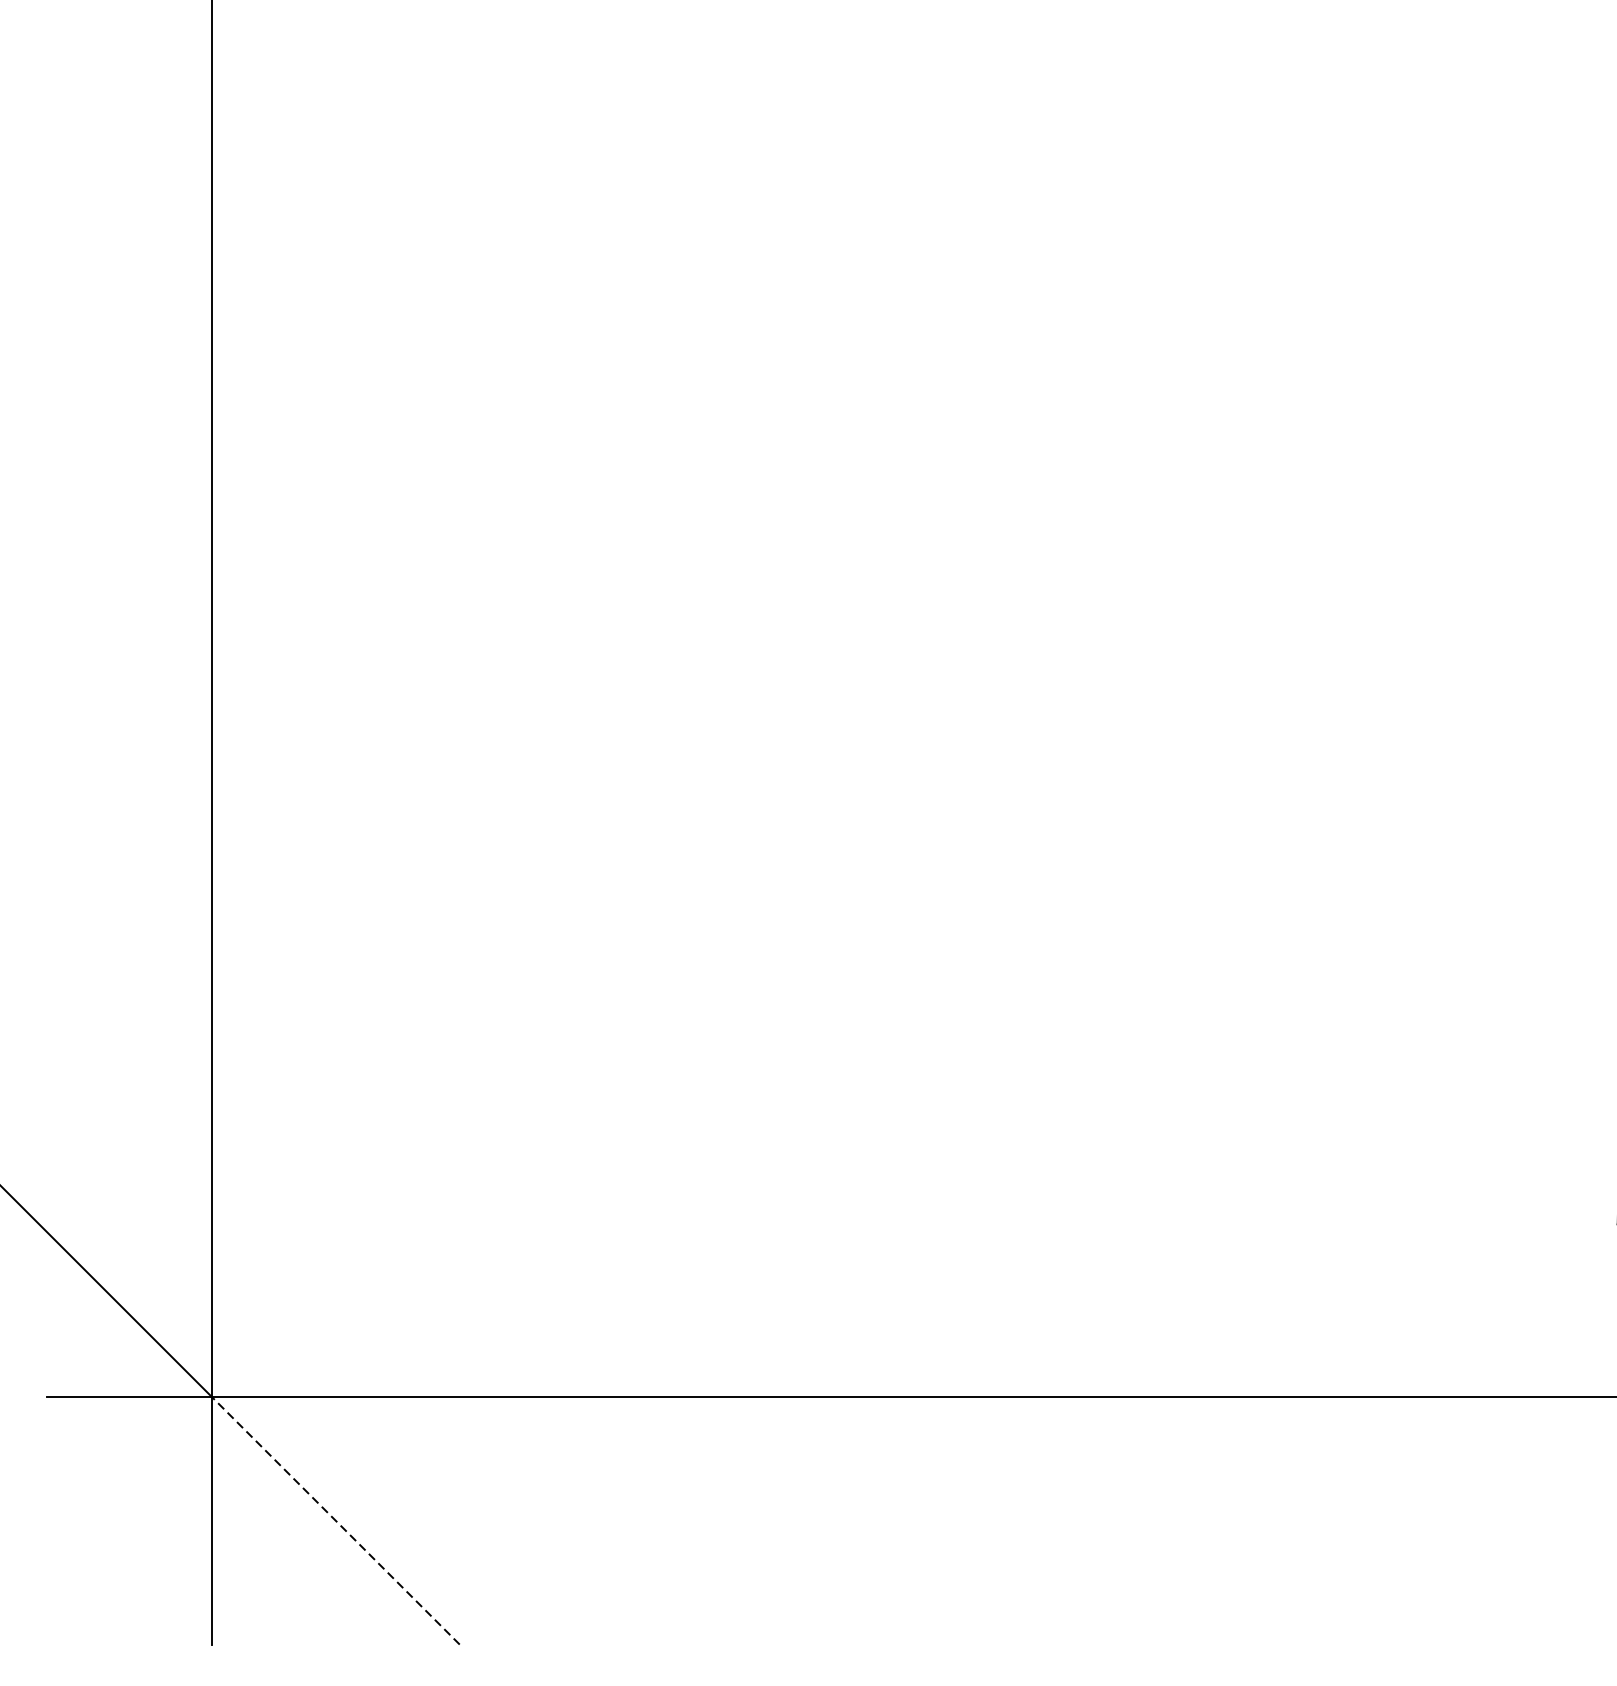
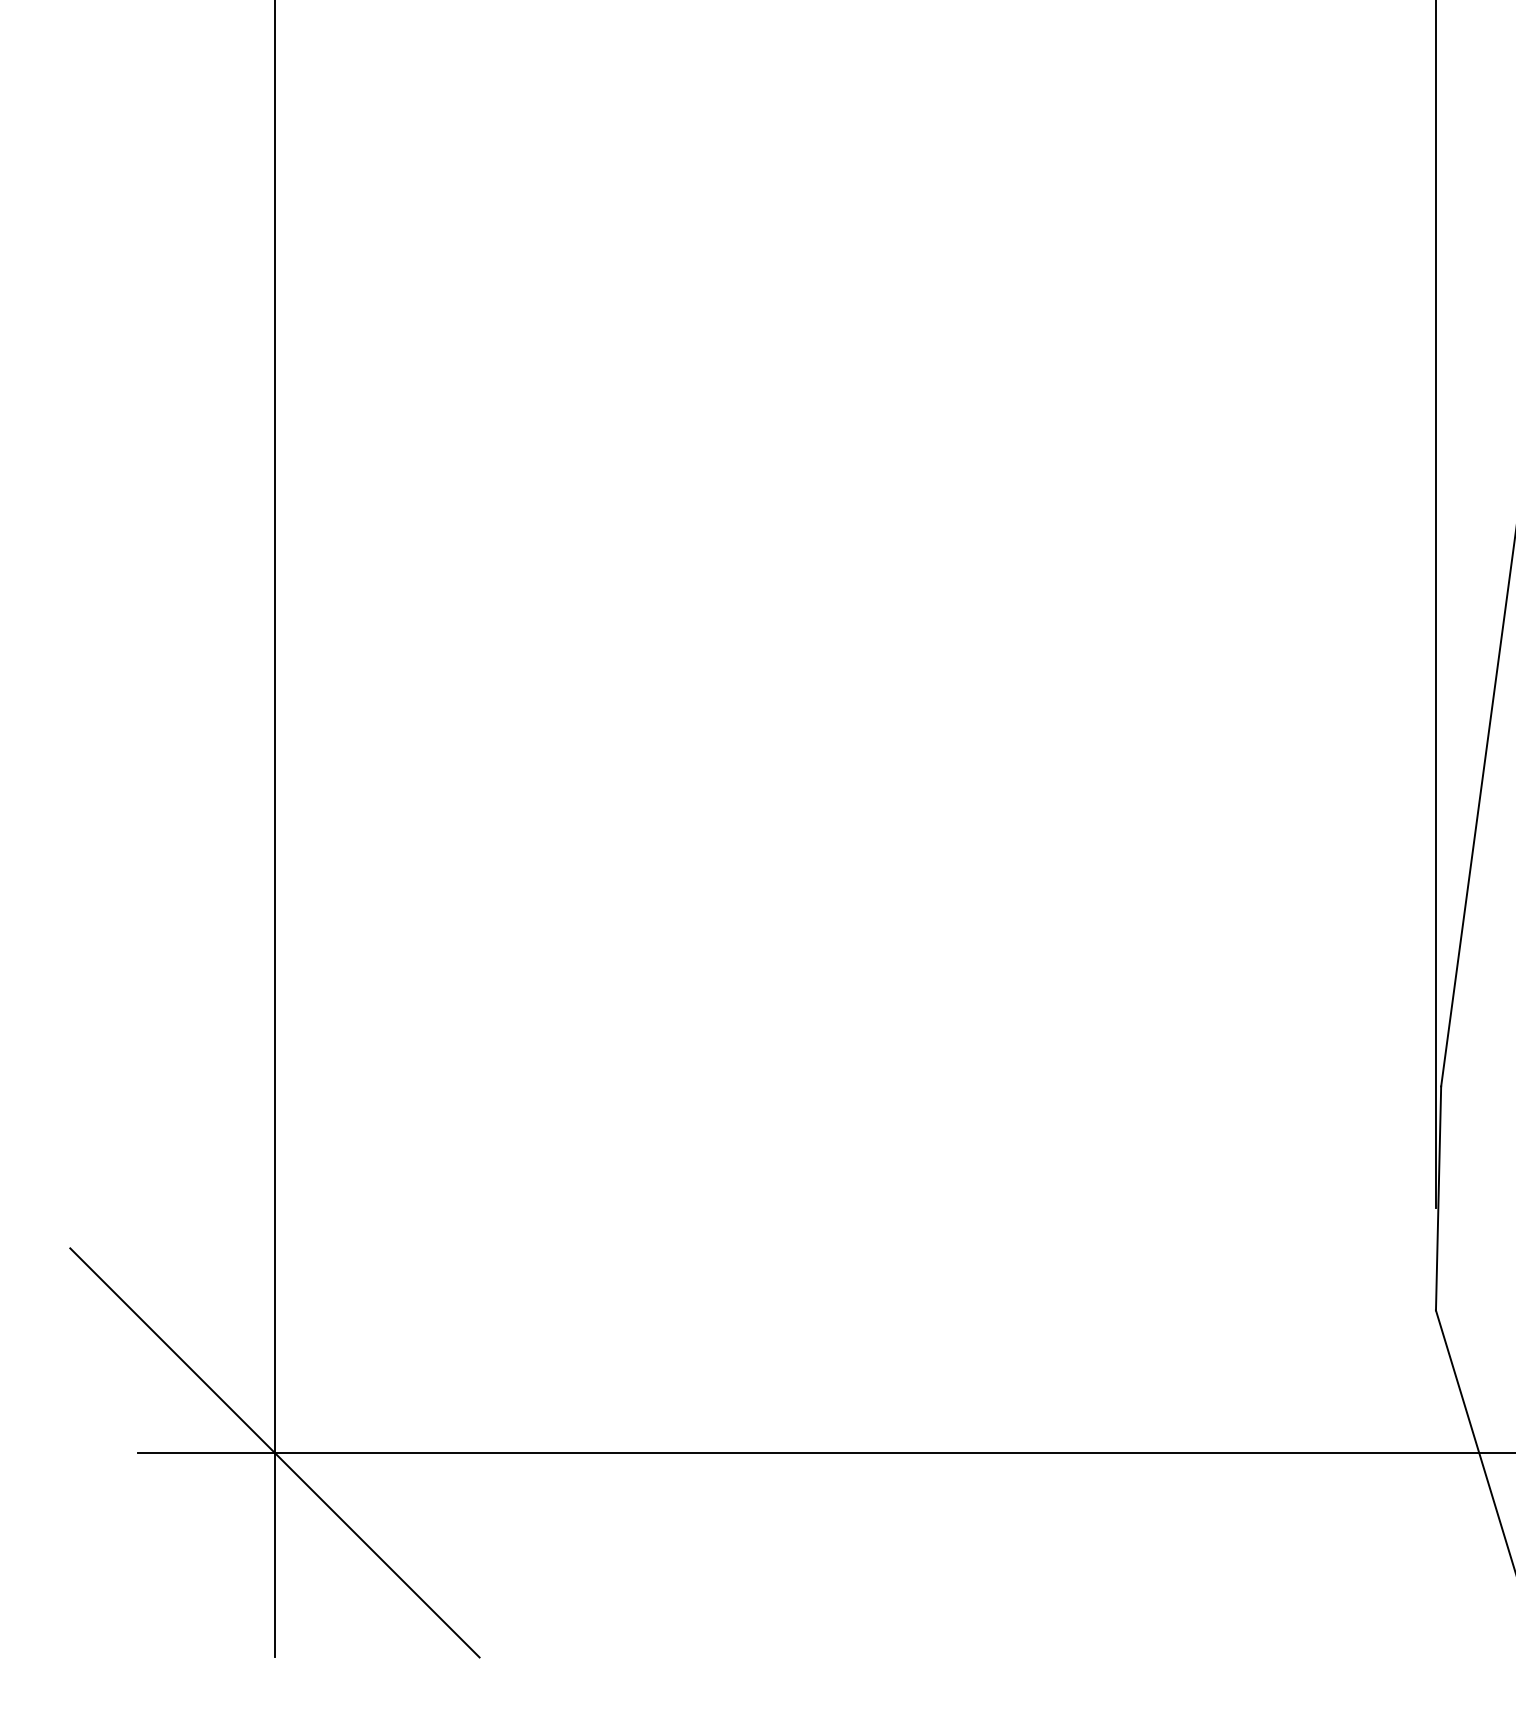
line: (336, 1521) -> (377, 1555), dashed -> solid

